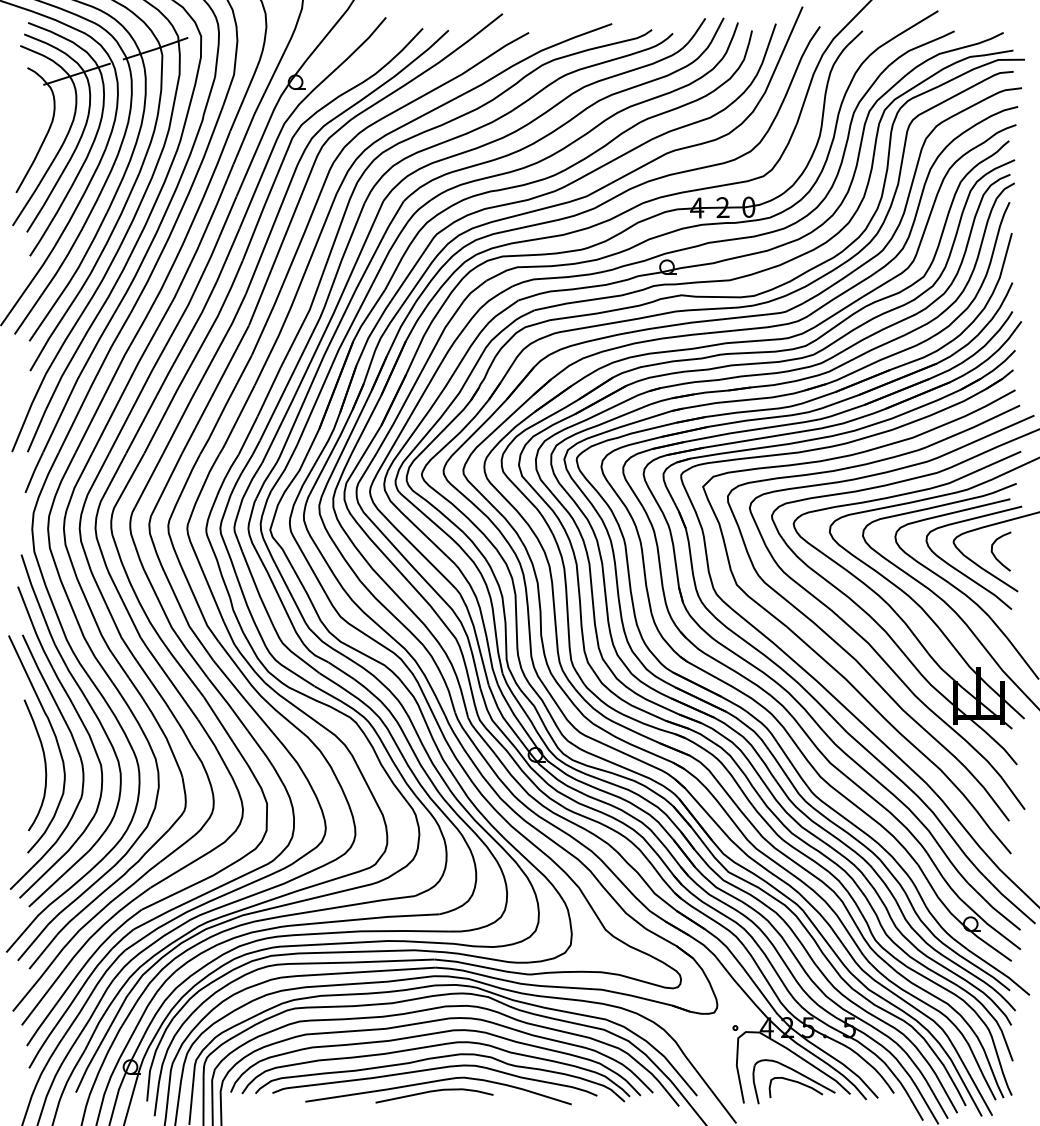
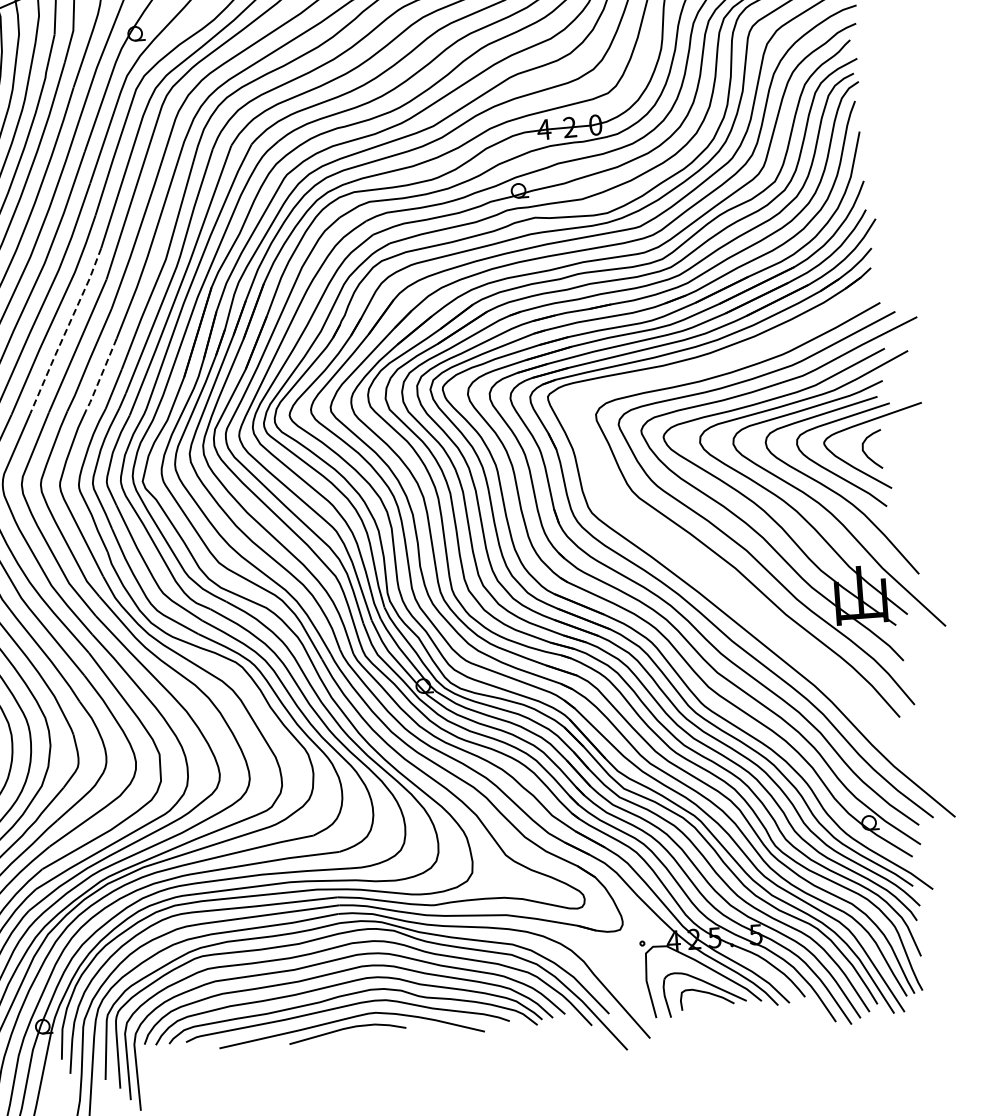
line: (204, 374) -> (65, 331), solid -> dashed
line: (236, 421) -> (101, 375), solid -> dashed
curve: (824, 658) -> (704, 569), removed

